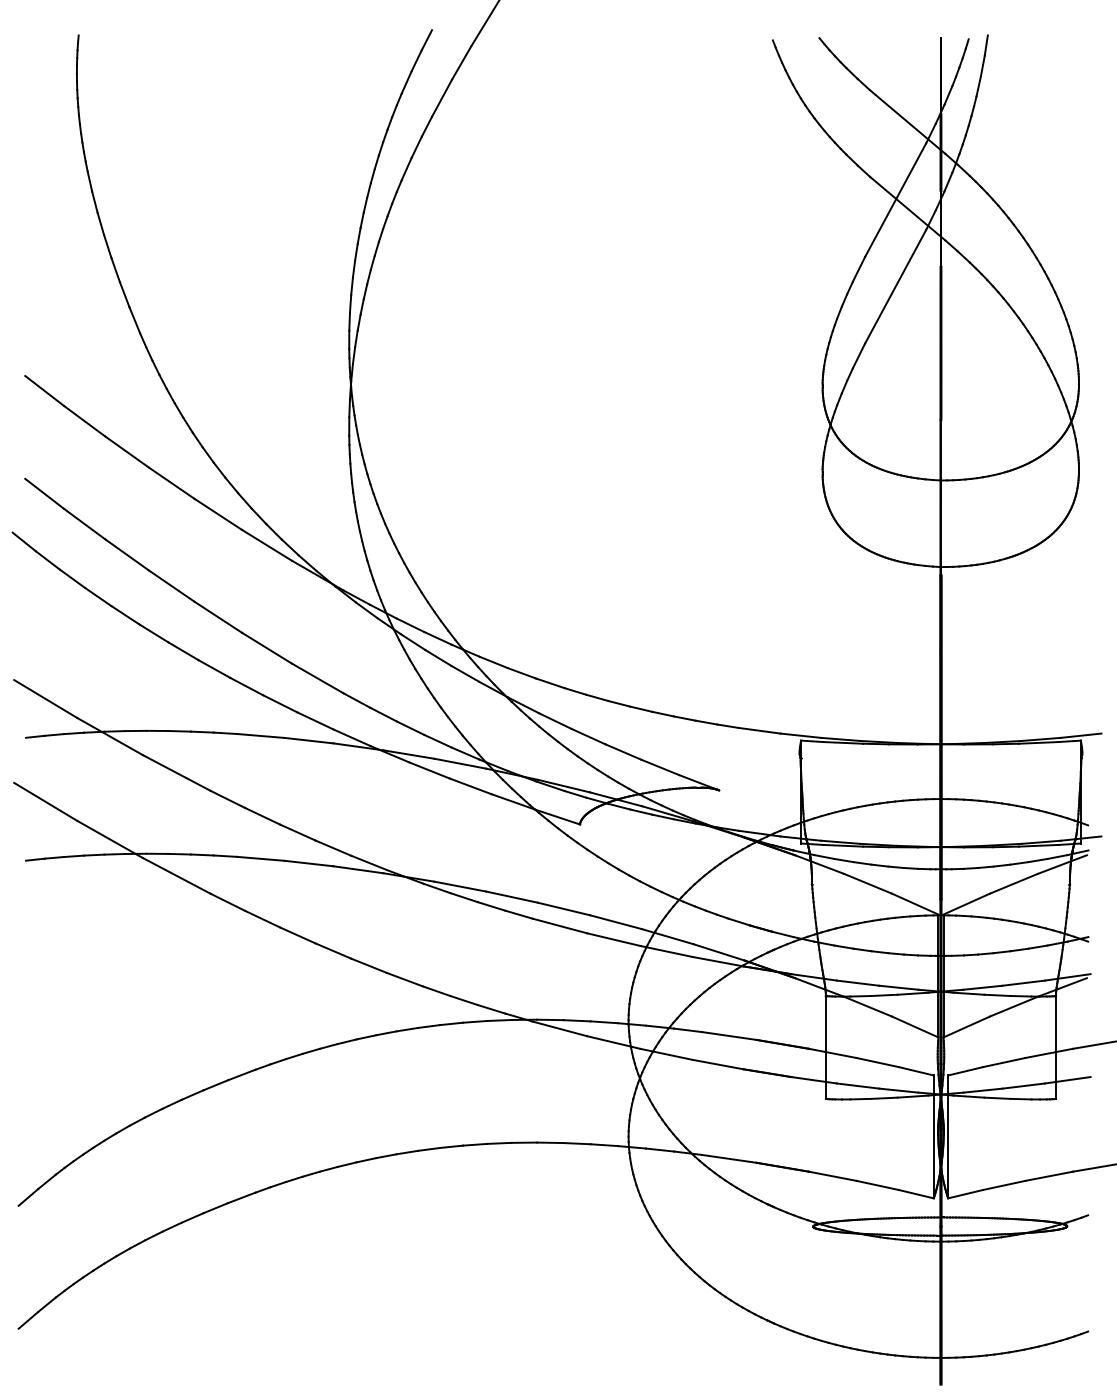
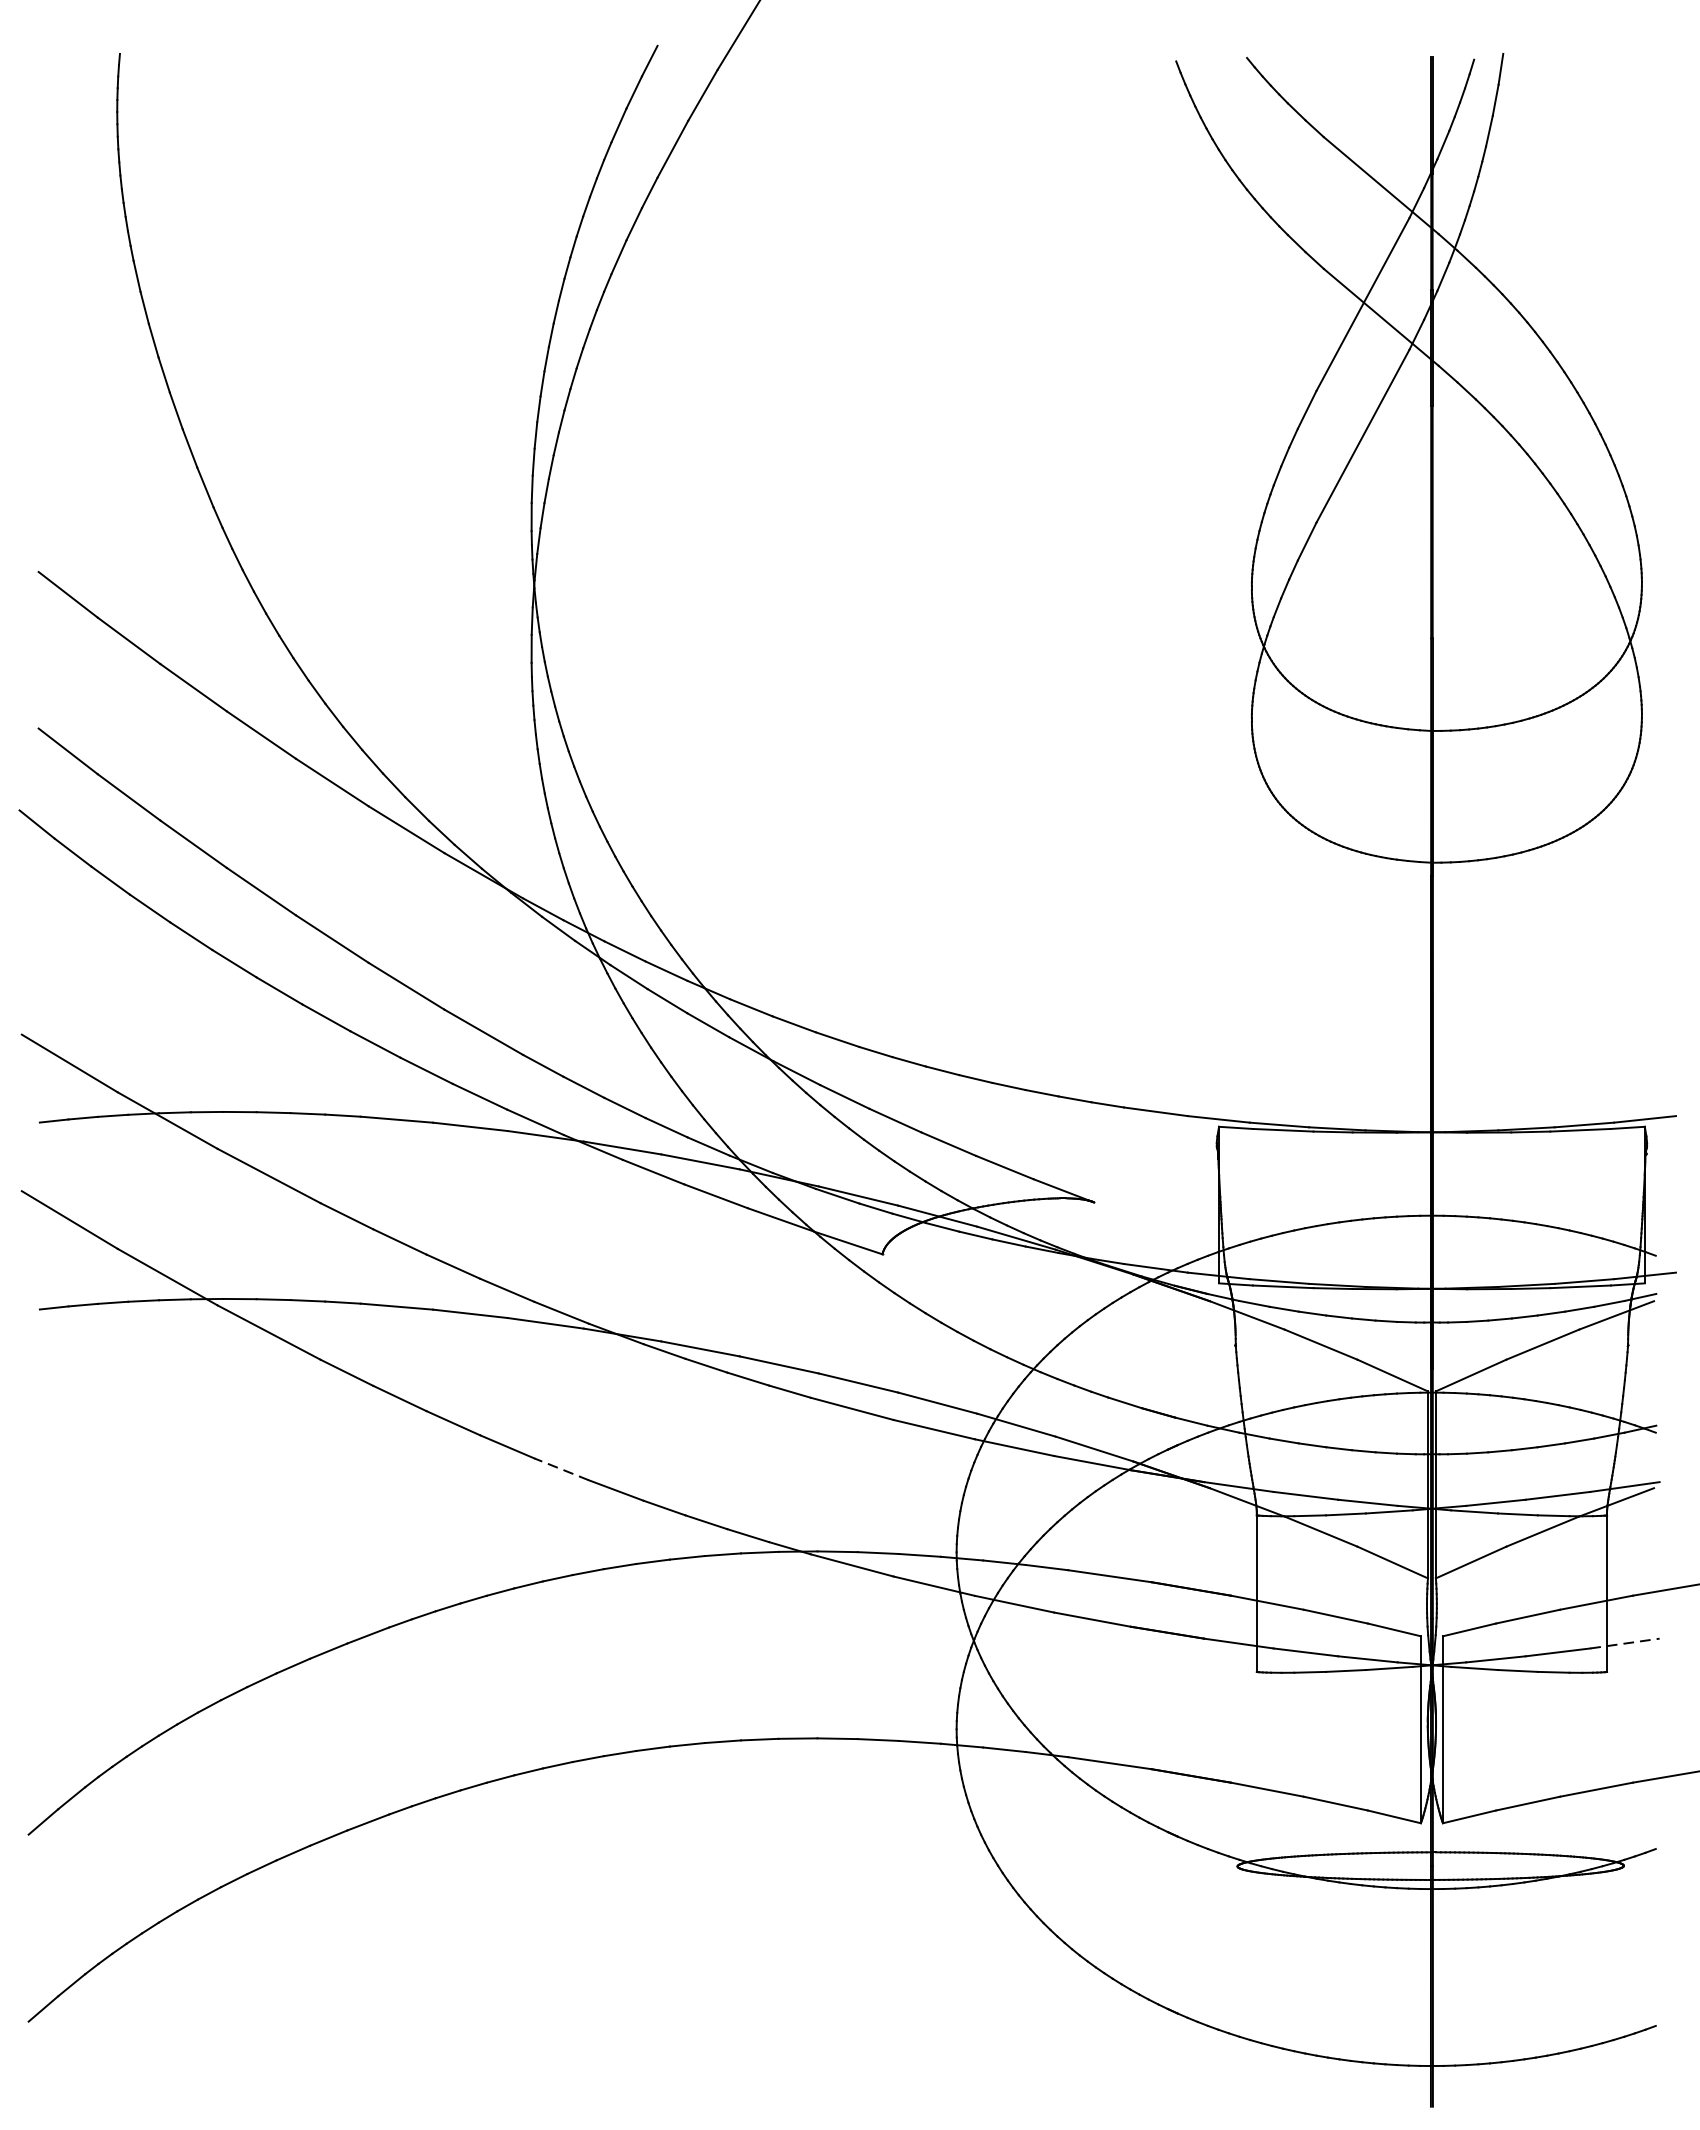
line: (368, 965) -> (560, 1468), solid -> dashed
line: (1068, 1080) -> (1625, 1643), solid -> dashed

